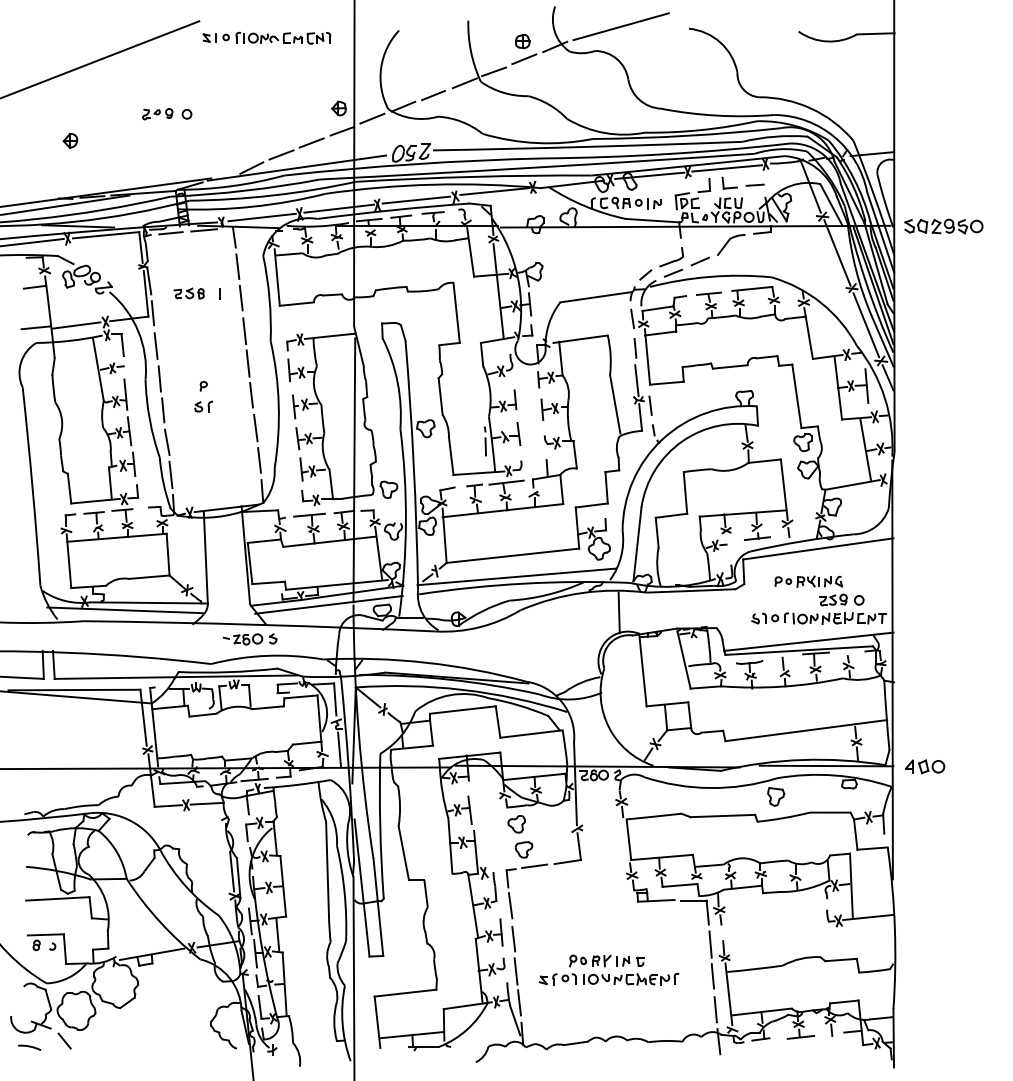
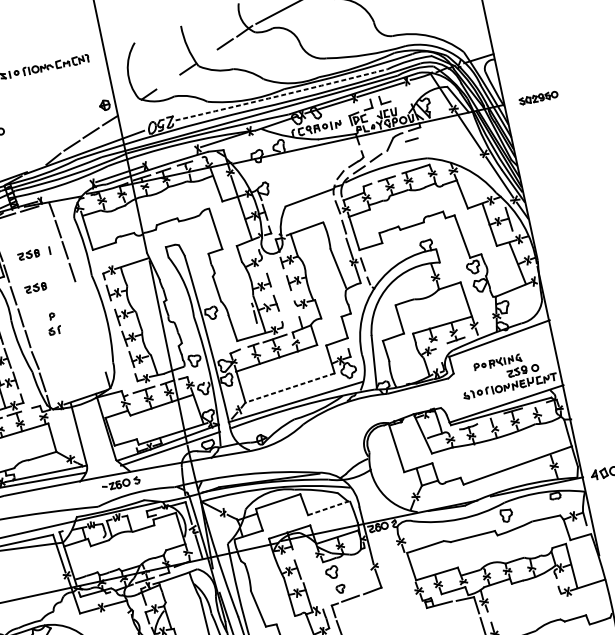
part: (522, 41) -> (221, 32), removed
line: (494, 71) -> (206, 57), removed
line: (433, 95) -> (167, 82), removed
line: (372, 118) -> (129, 107), removed
arc: (587, 146) -> (281, 95), solid -> dashed
line: (754, 184) -> (411, 139), moved
line: (416, 199) -> (171, 156), removed
line: (261, 217) -> (67, 191), removed
part: (943, 226) -> (538, 98), size x0.7
part: (188, 341) -> (35, 287), added
line: (247, 363) -> (79, 294), removed
line: (251, 394) -> (86, 315), removed
line: (255, 427) -> (93, 337), removed
line: (259, 460) -> (101, 359), removed
line: (512, 555) -> (289, 387), solid -> dashed
line: (618, 612) -> (371, 411), removed
line: (531, 733) -> (328, 507), solid -> dashed
part: (523, 849) -> (340, 588), size x0.7

